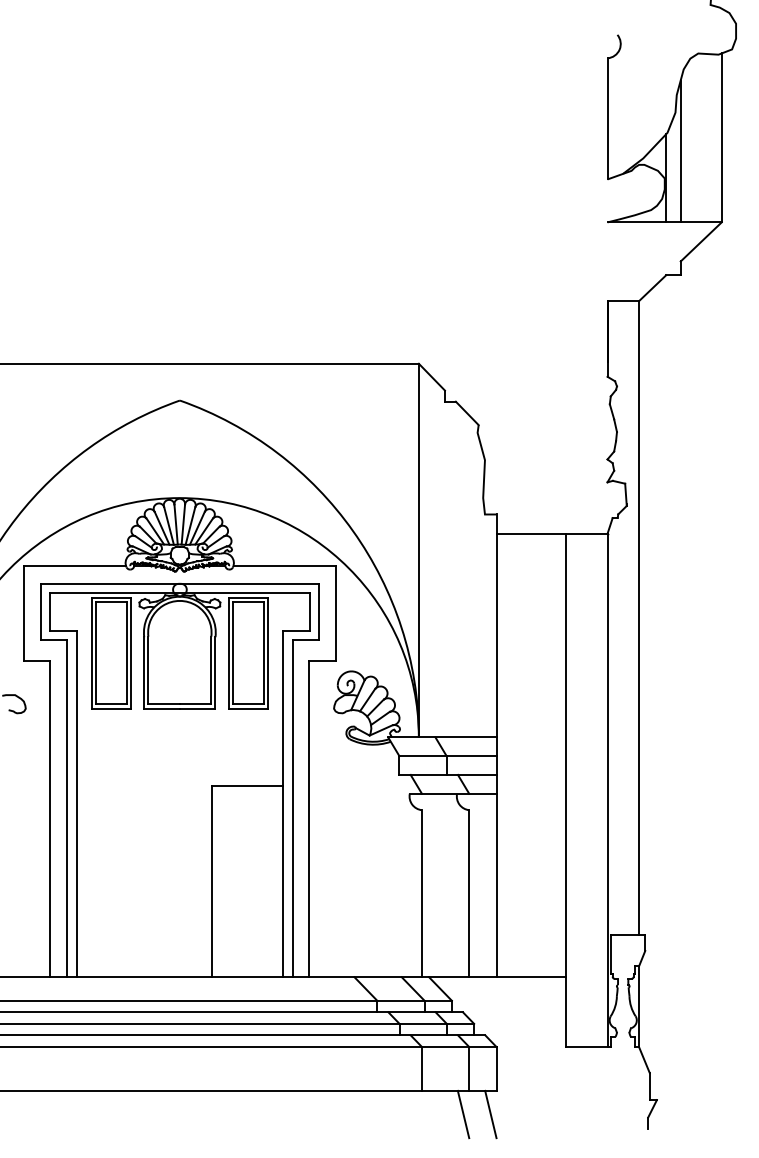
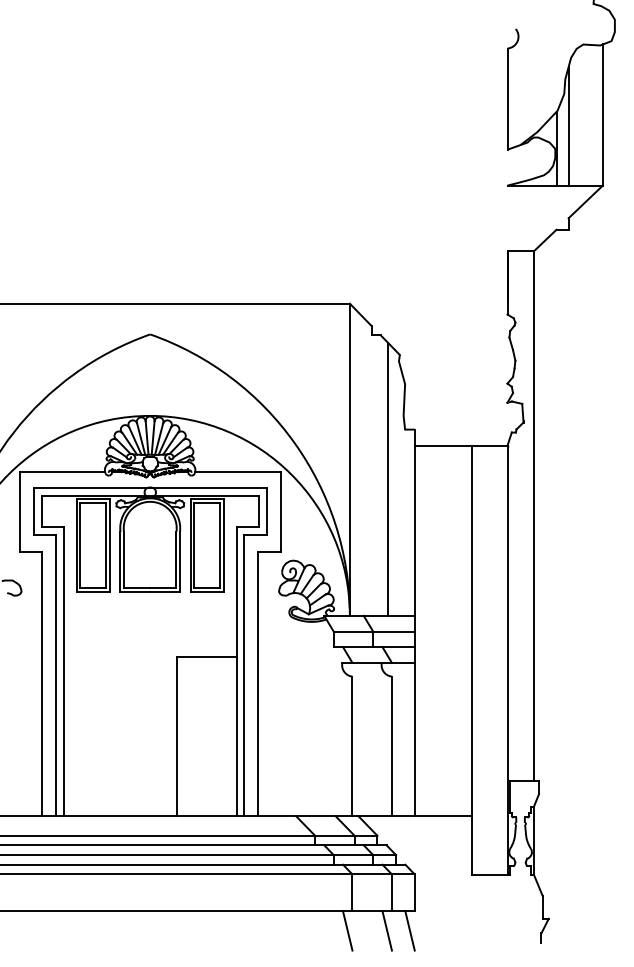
line: (465, 573) -> (388, 478), added
line: (416, 1114) -> (347, 930), added

